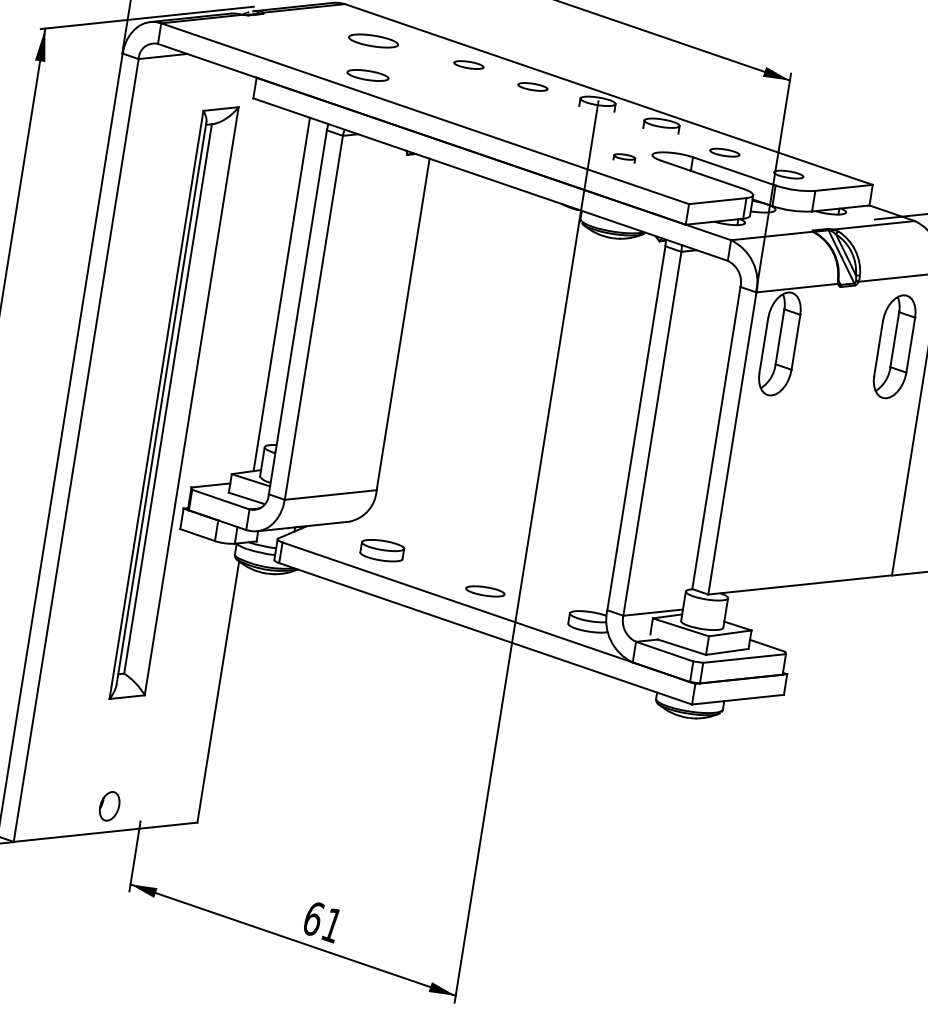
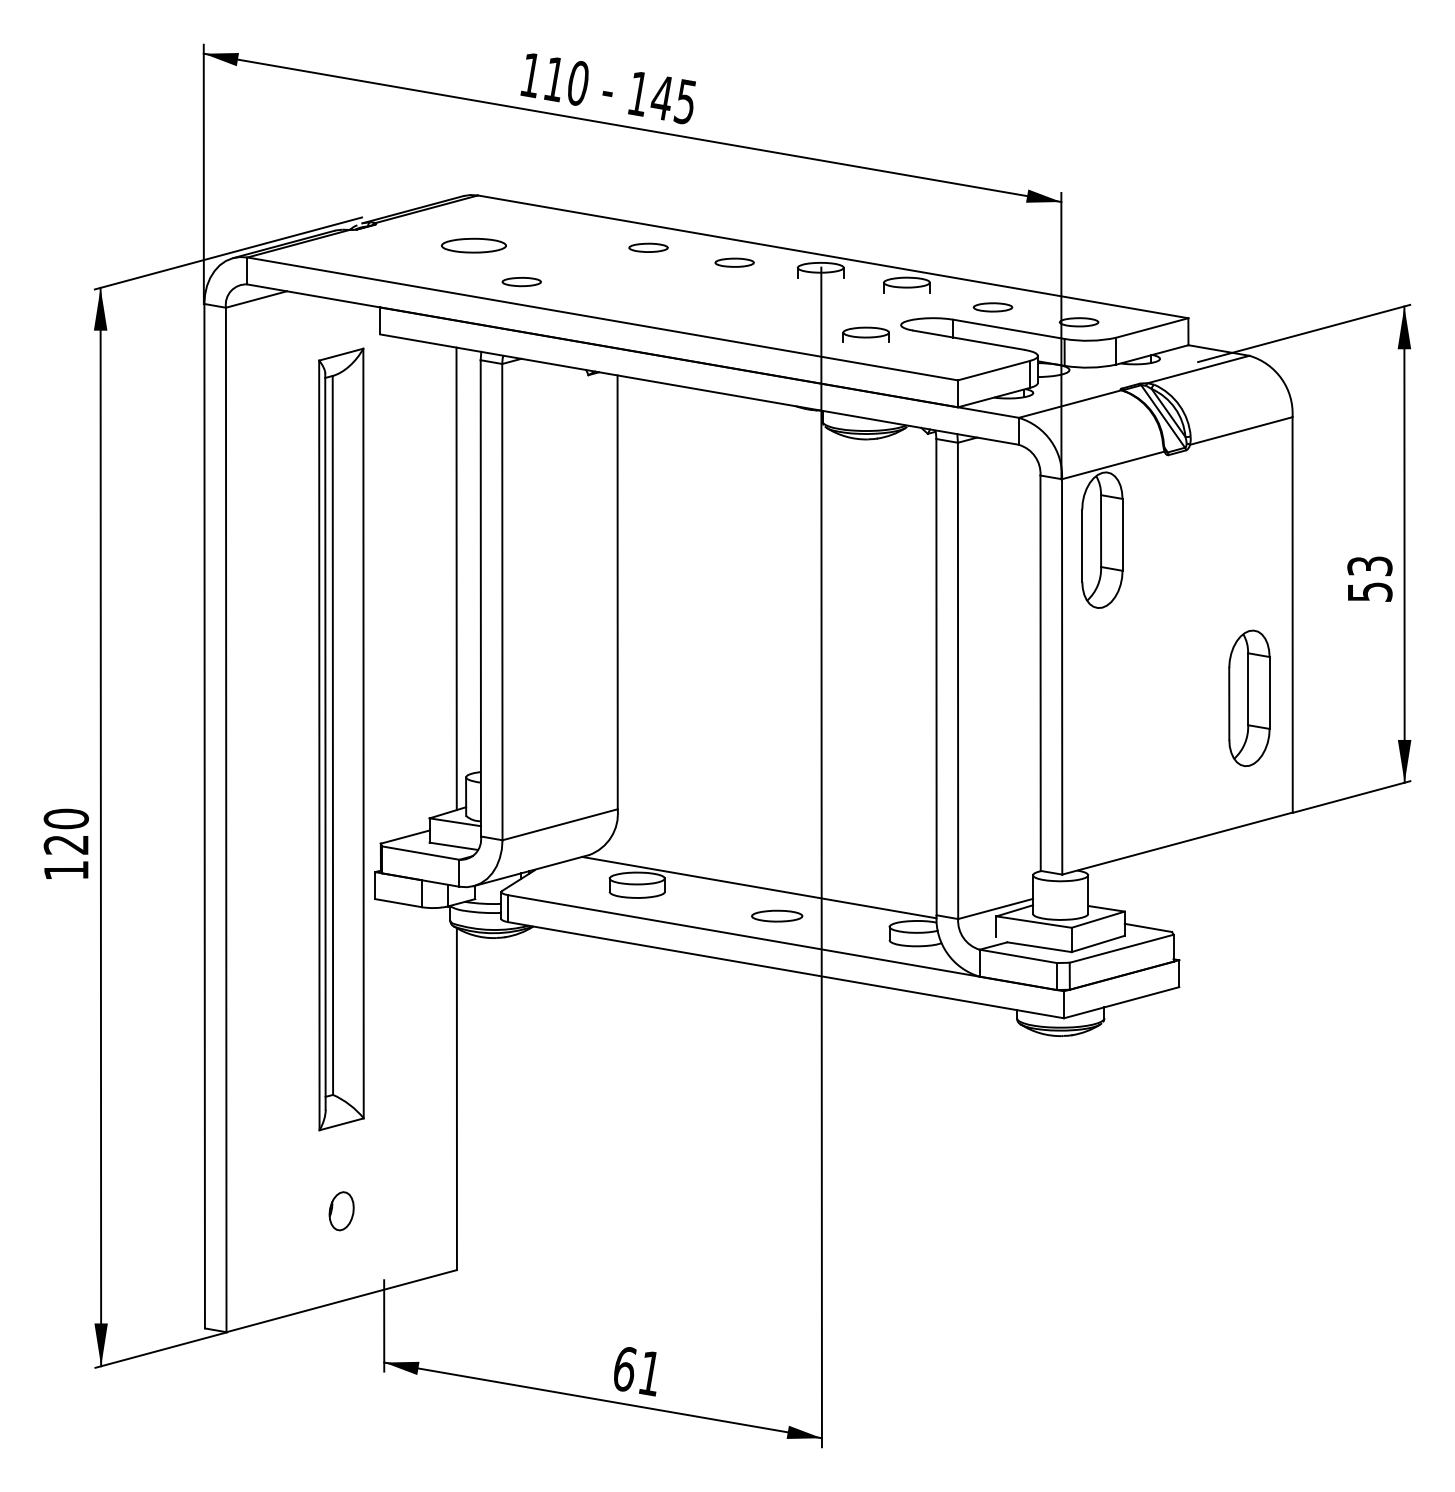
part: (373, 40) -> (473, 245), moved
part: (367, 75) -> (521, 282), size x0.71
part: (624, 157) -> (865, 334), size x1.67
part: (894, 346) -> (1249, 697), moved
line: (475, 567) -> (759, 887), added
part: (109, 806) -> (341, 1211), moved

